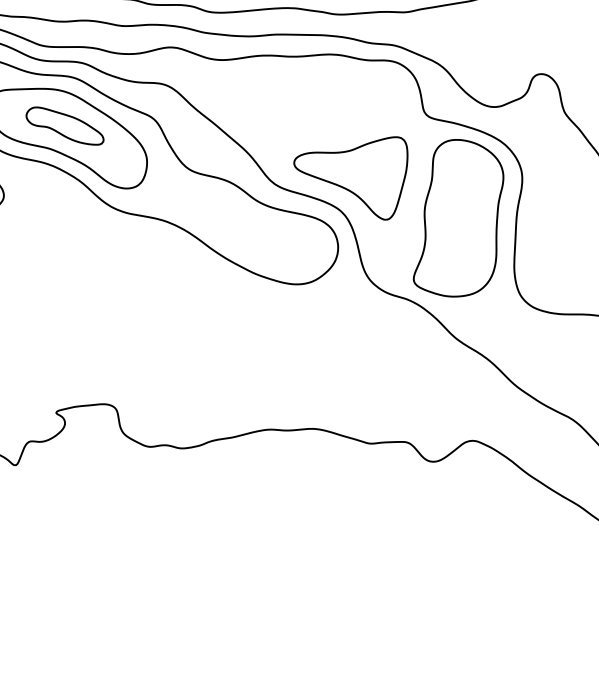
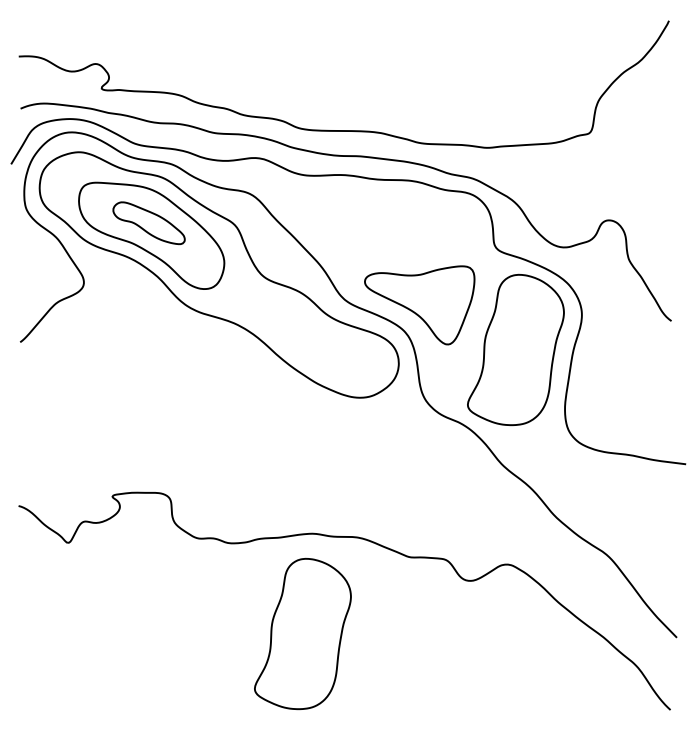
part: (267, 533) -> (302, 633), added

